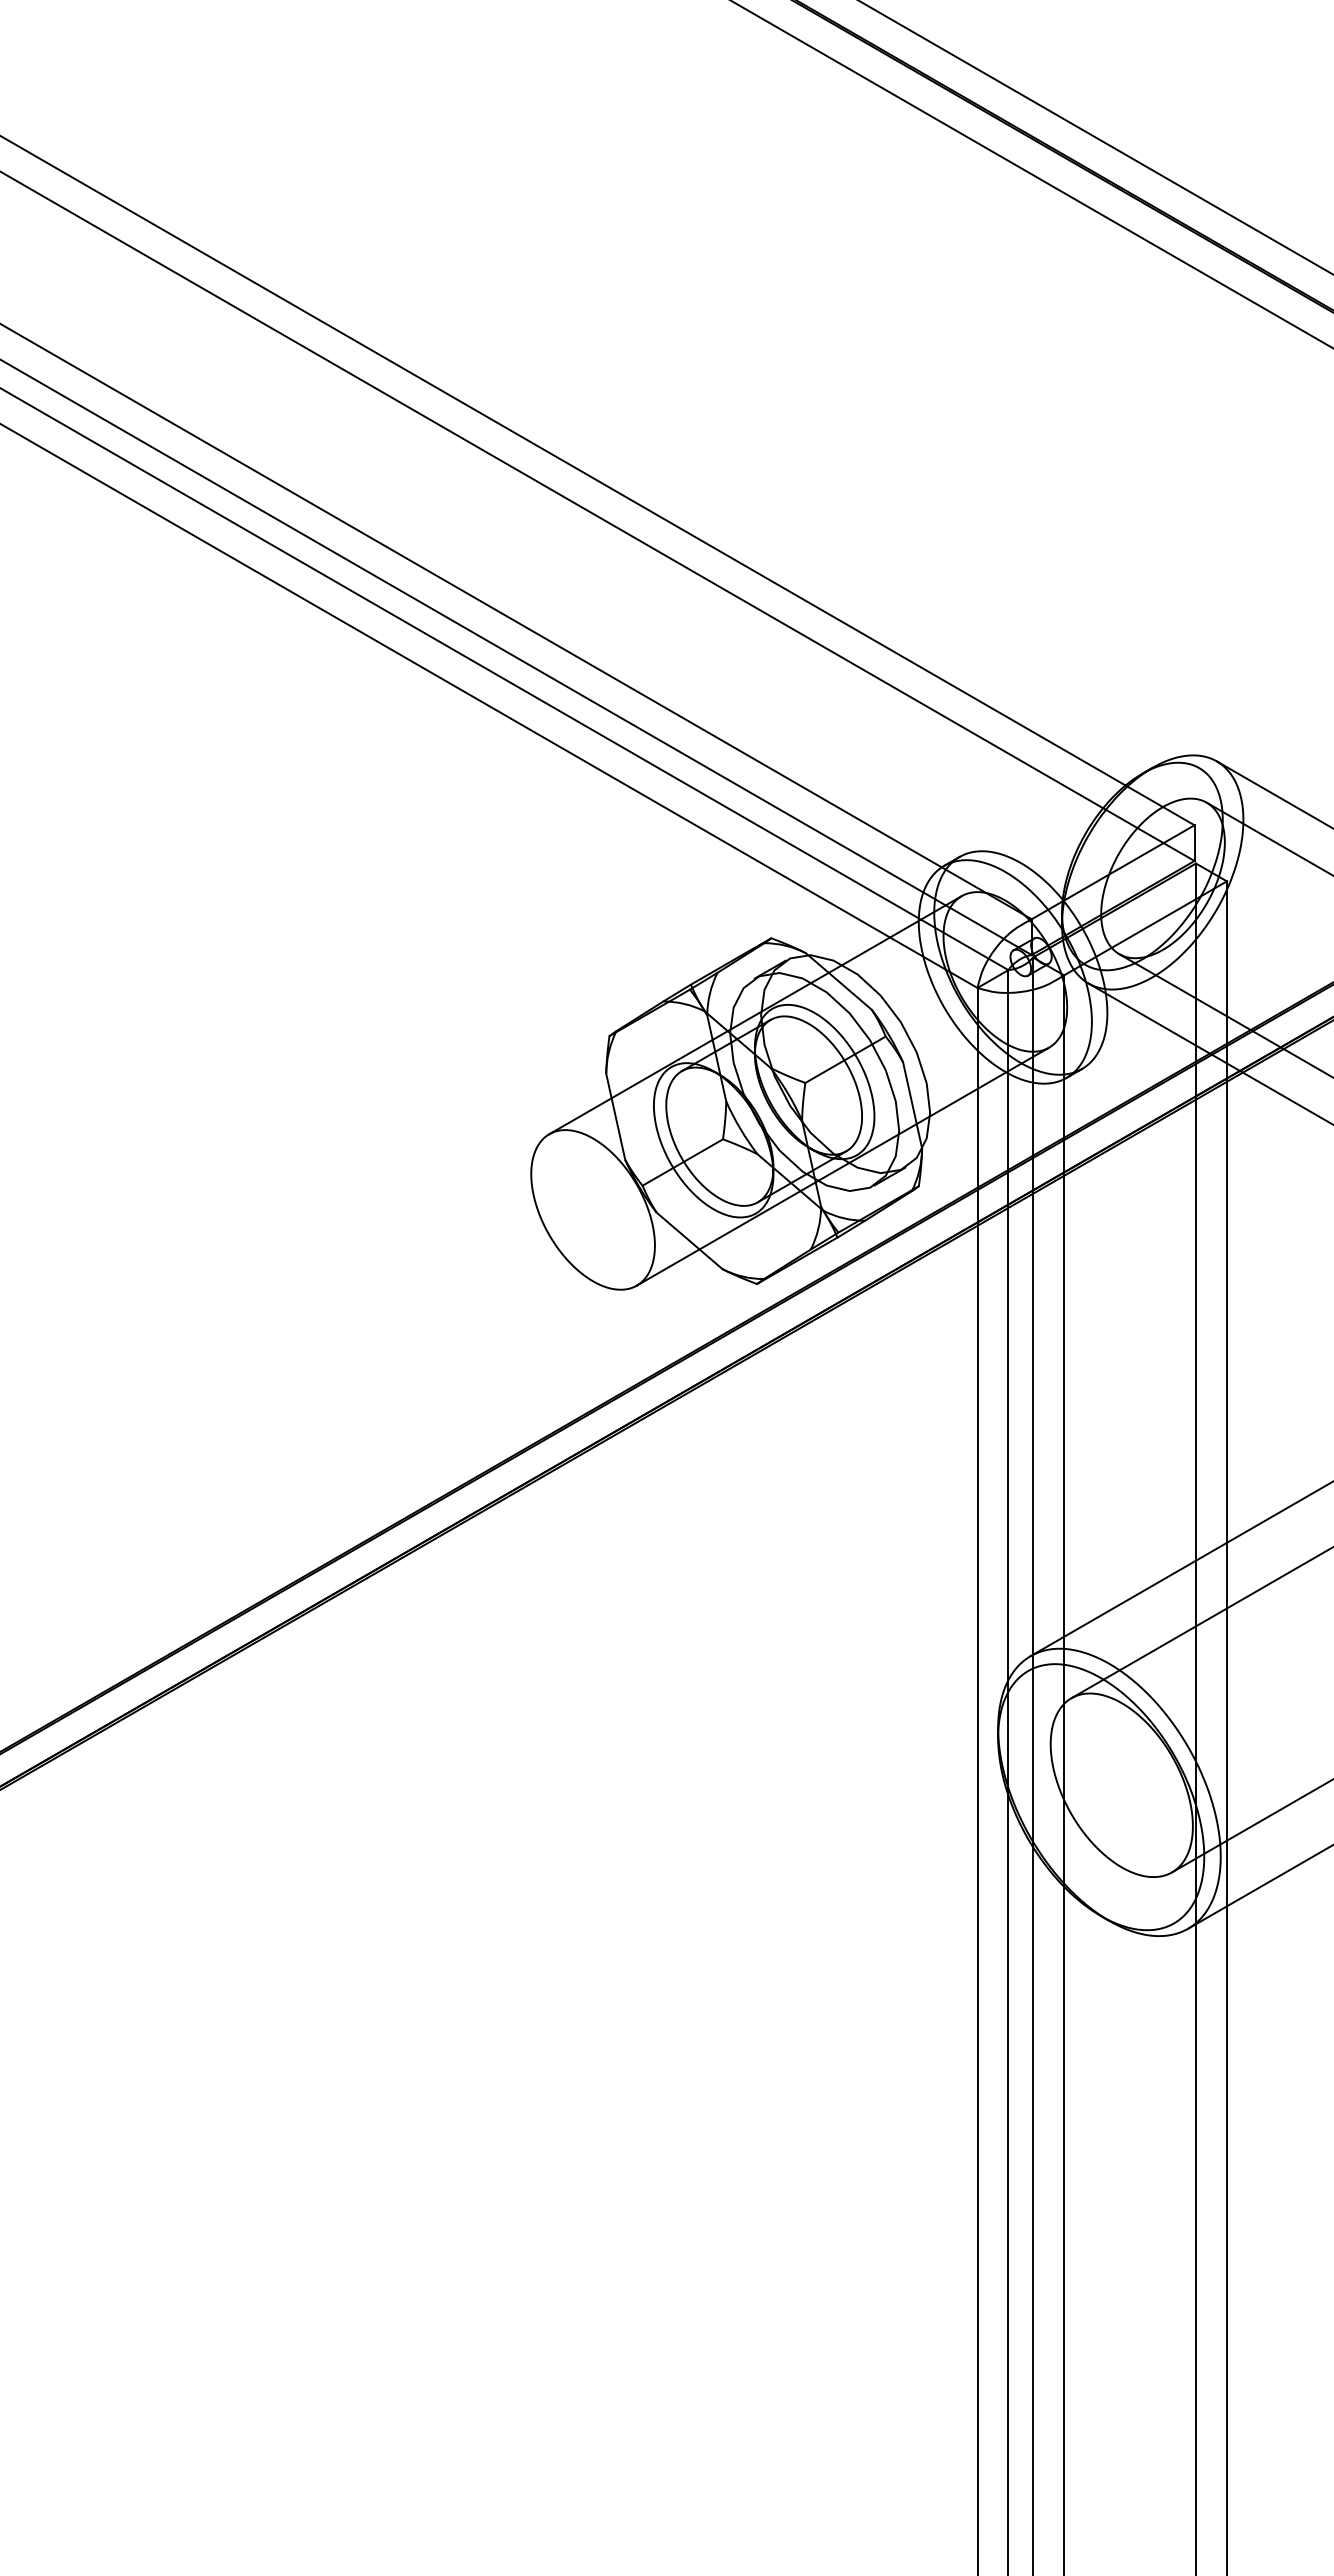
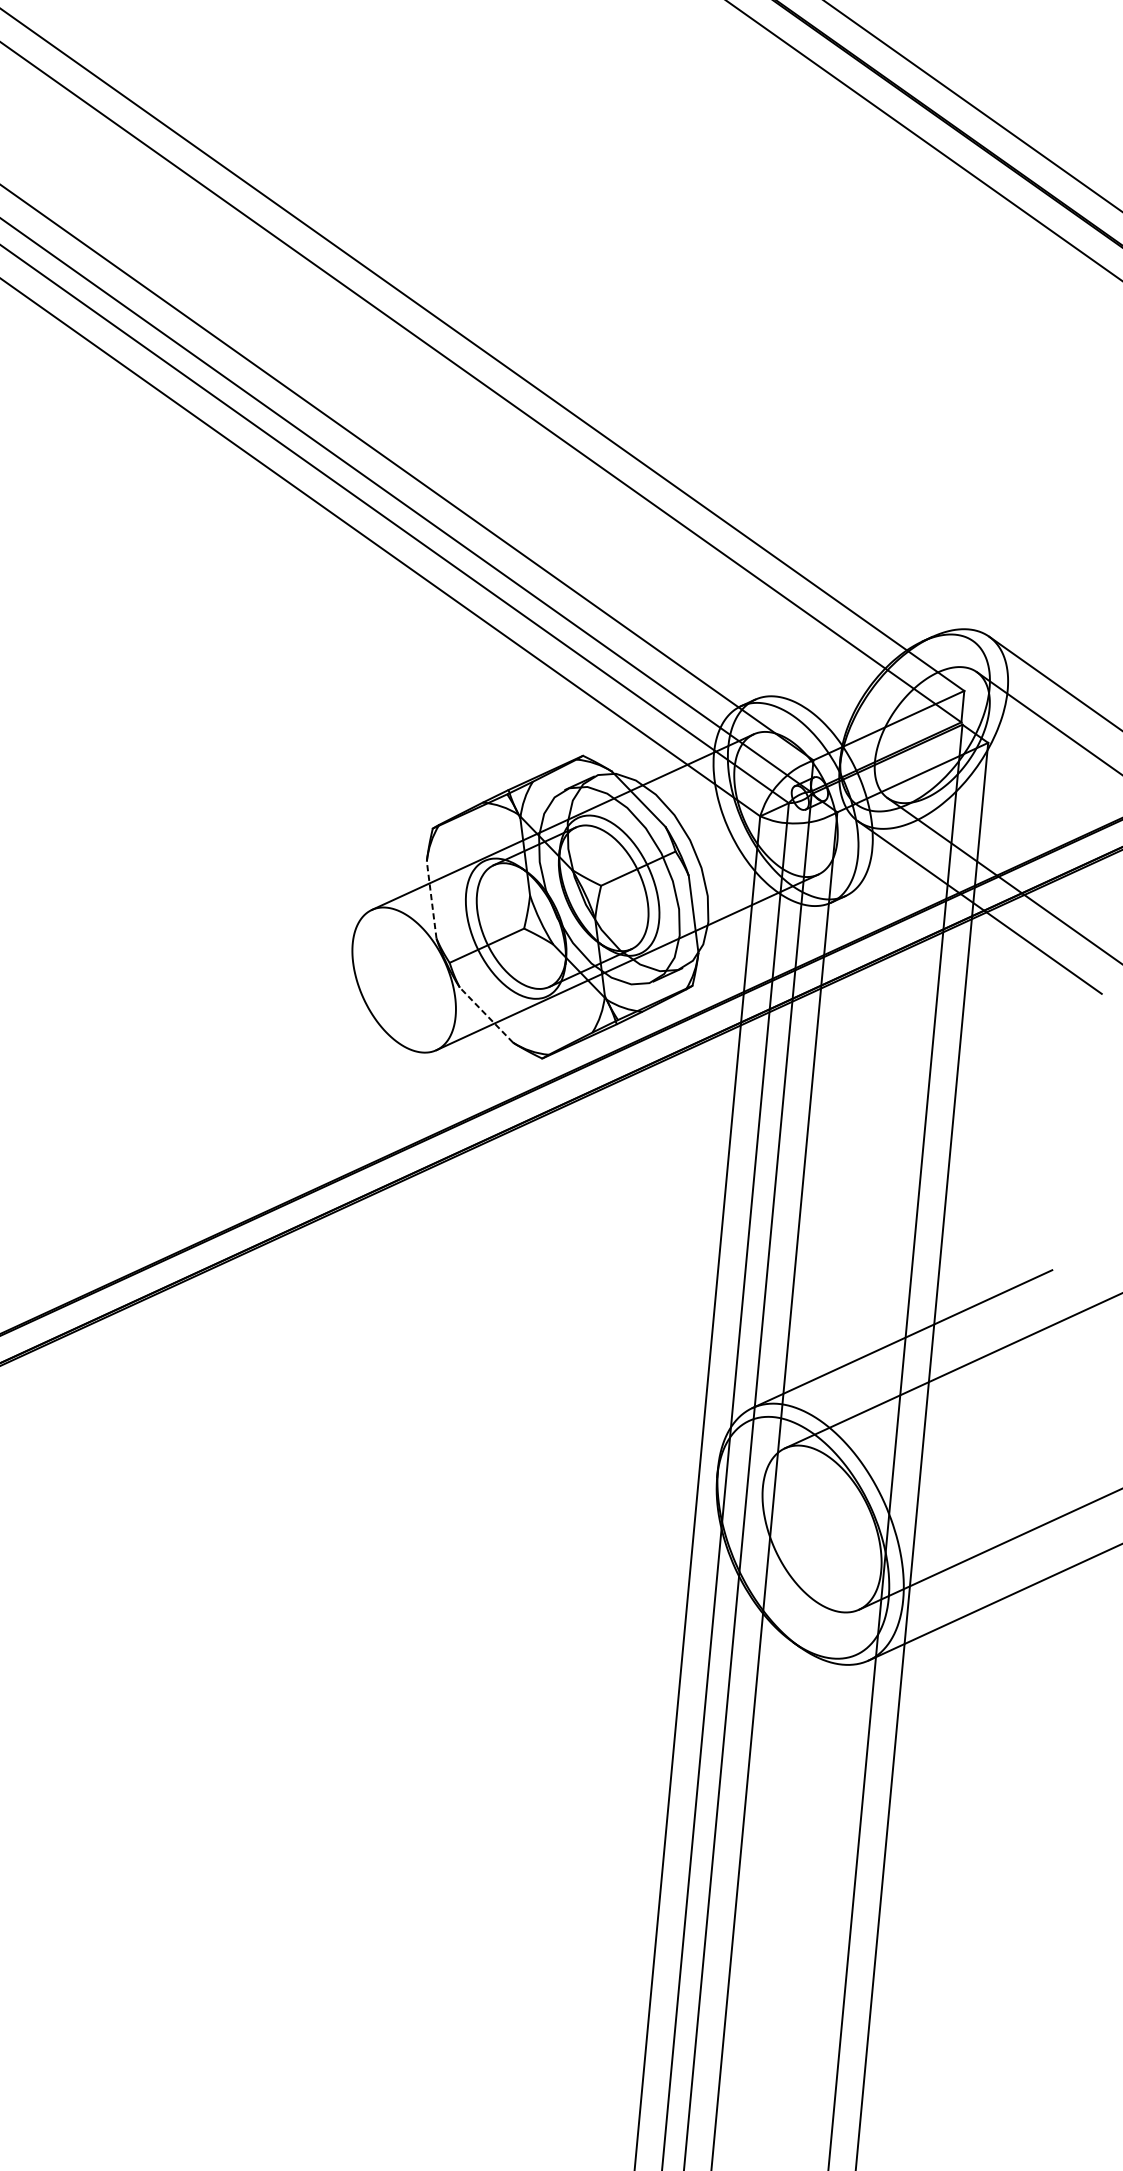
line: (615, 1116) -> (431, 899), solid -> dashed
line: (689, 1240) -> (486, 1014), solid -> dashed

